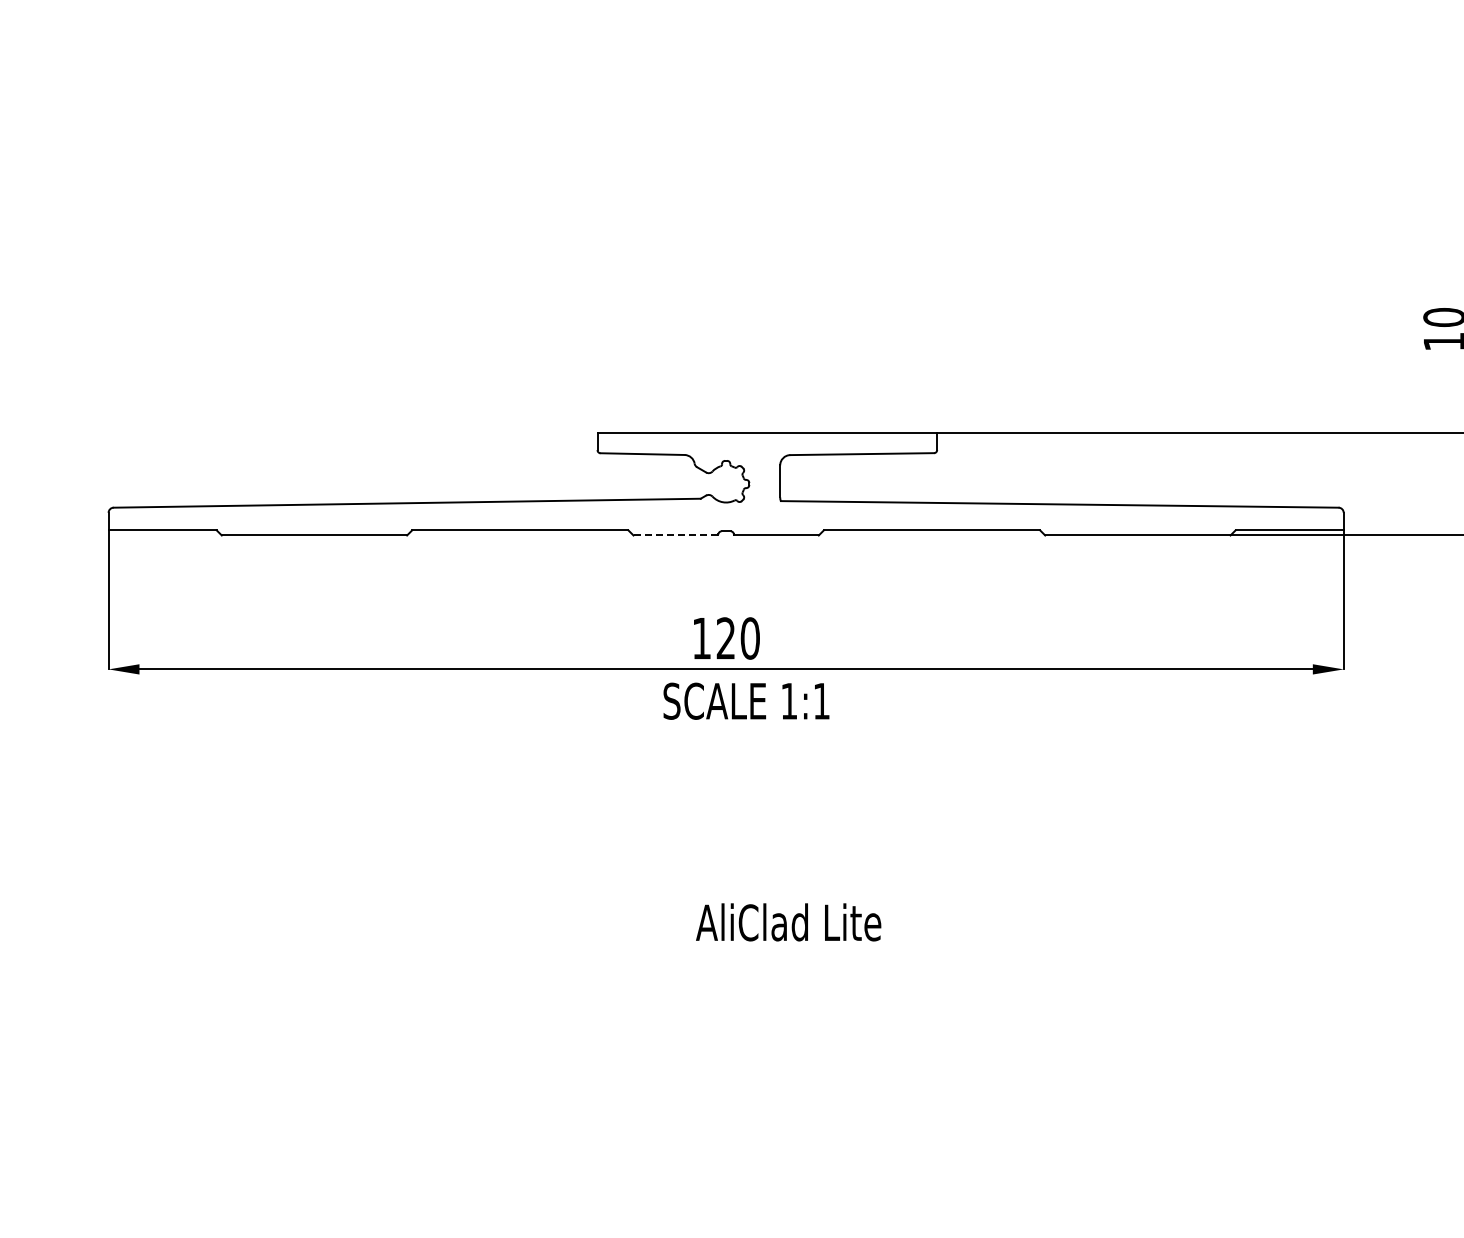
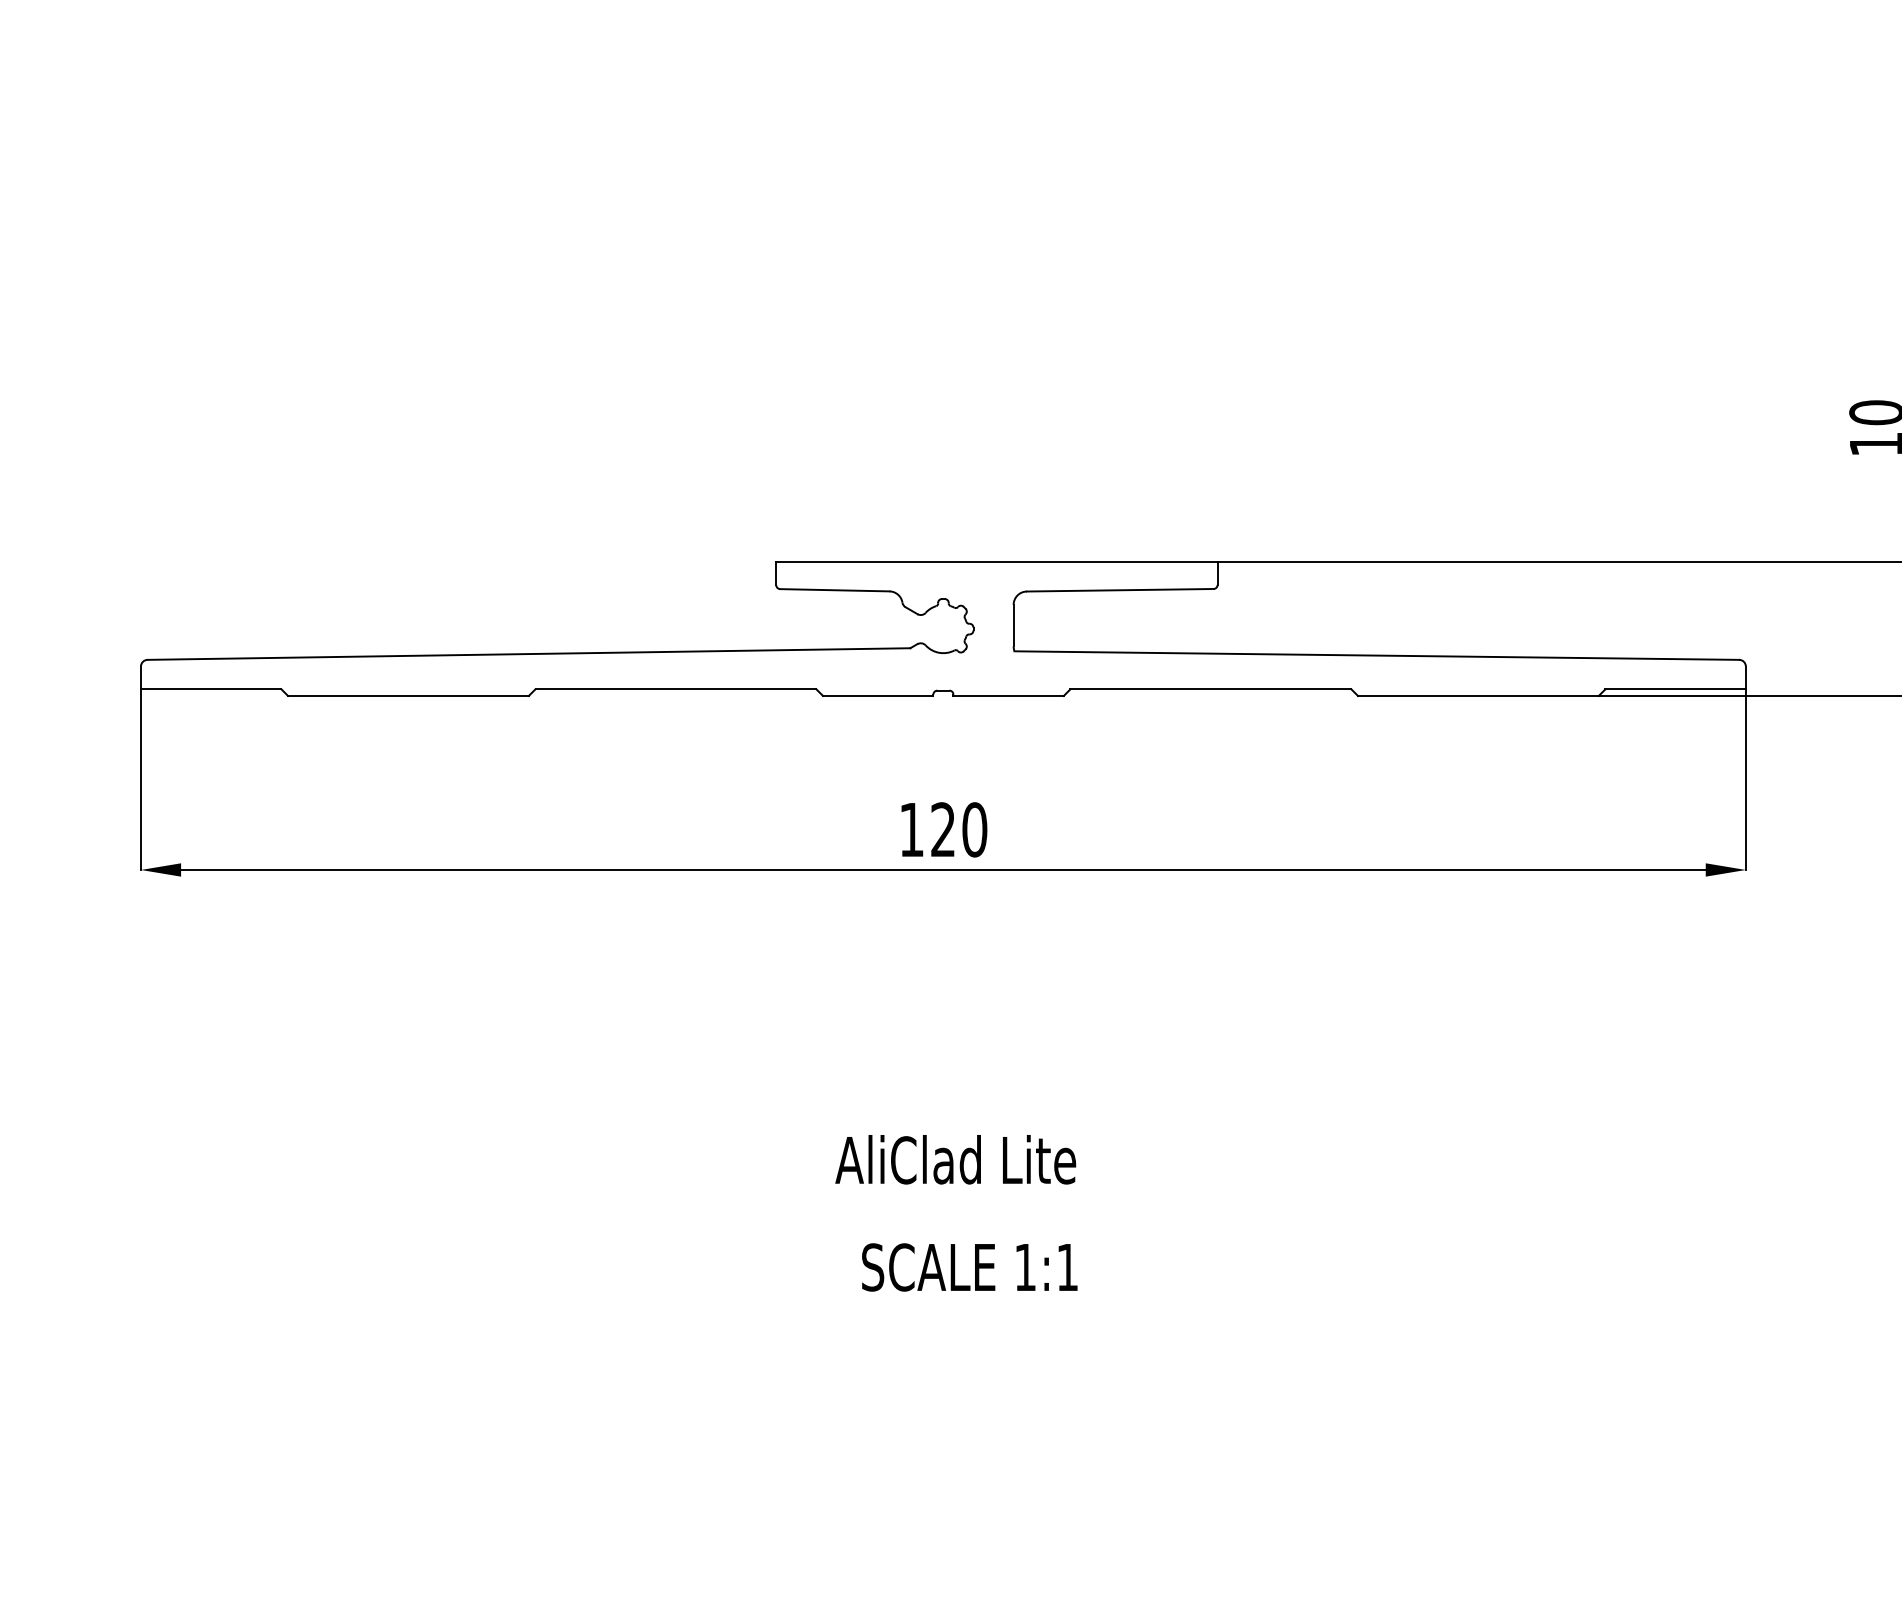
line: (676, 535) -> (878, 696), dashed -> solid
text: (746, 700) -> (969, 1266), moved
text: (788, 922) -> (955, 1159), moved

